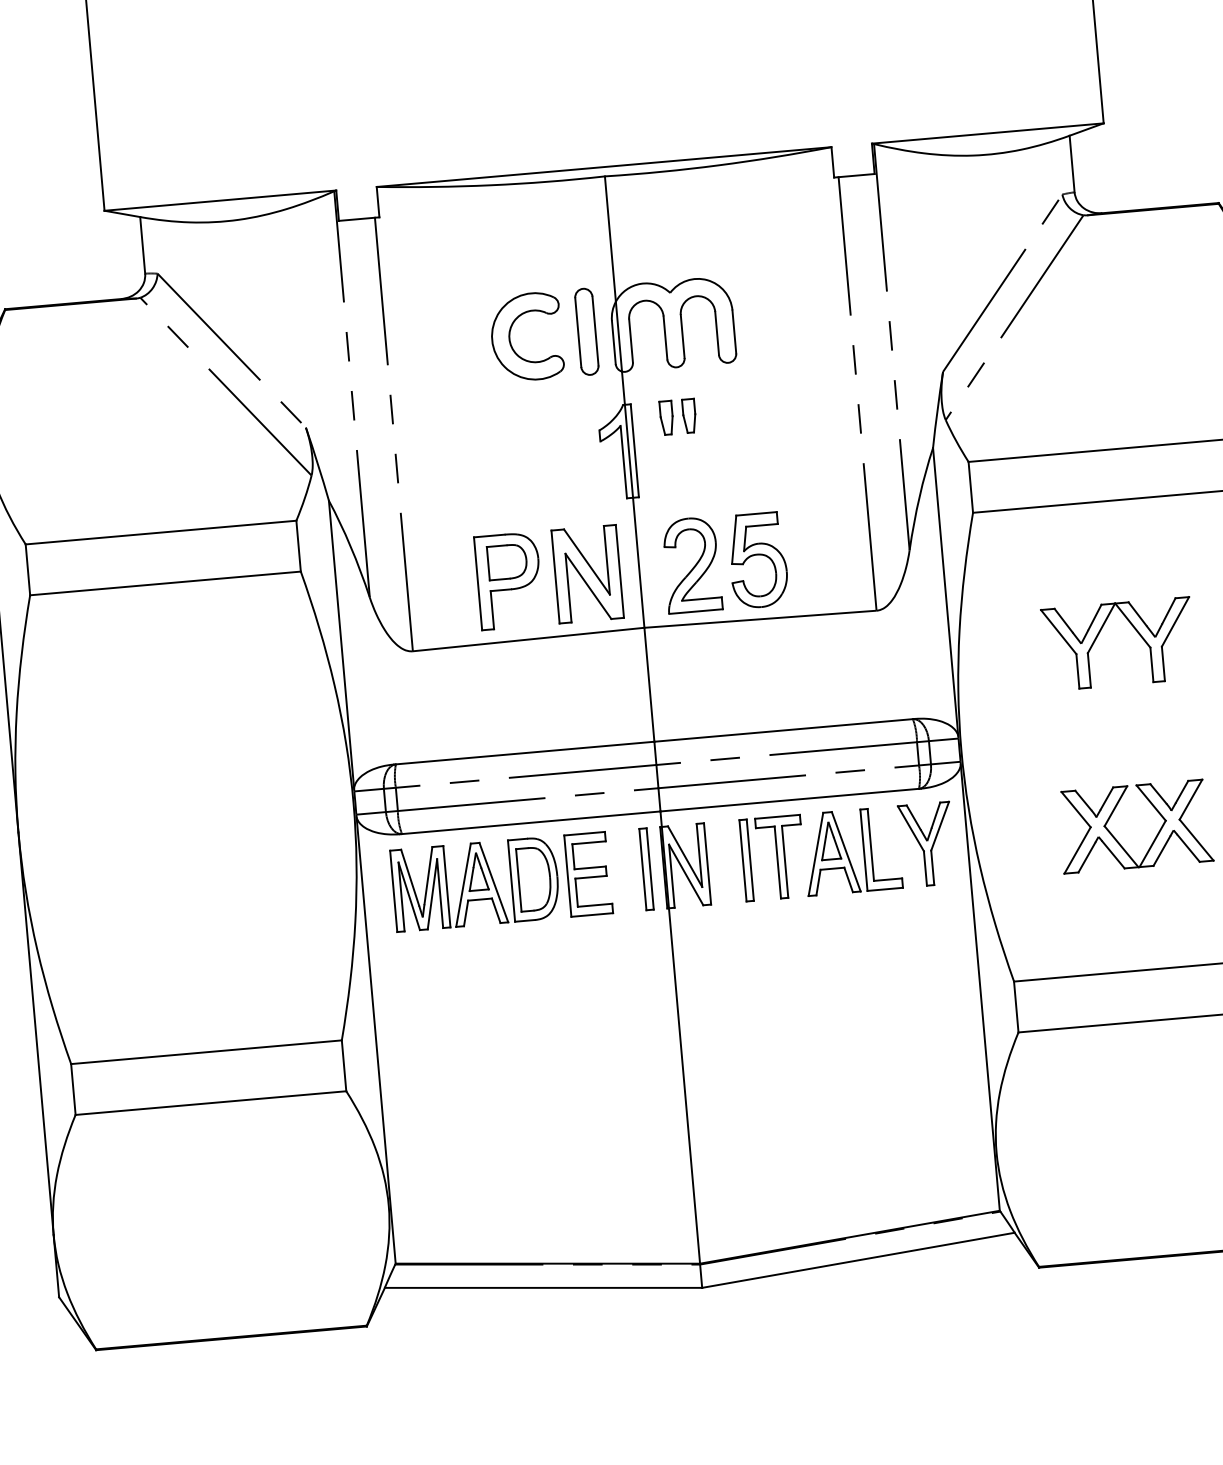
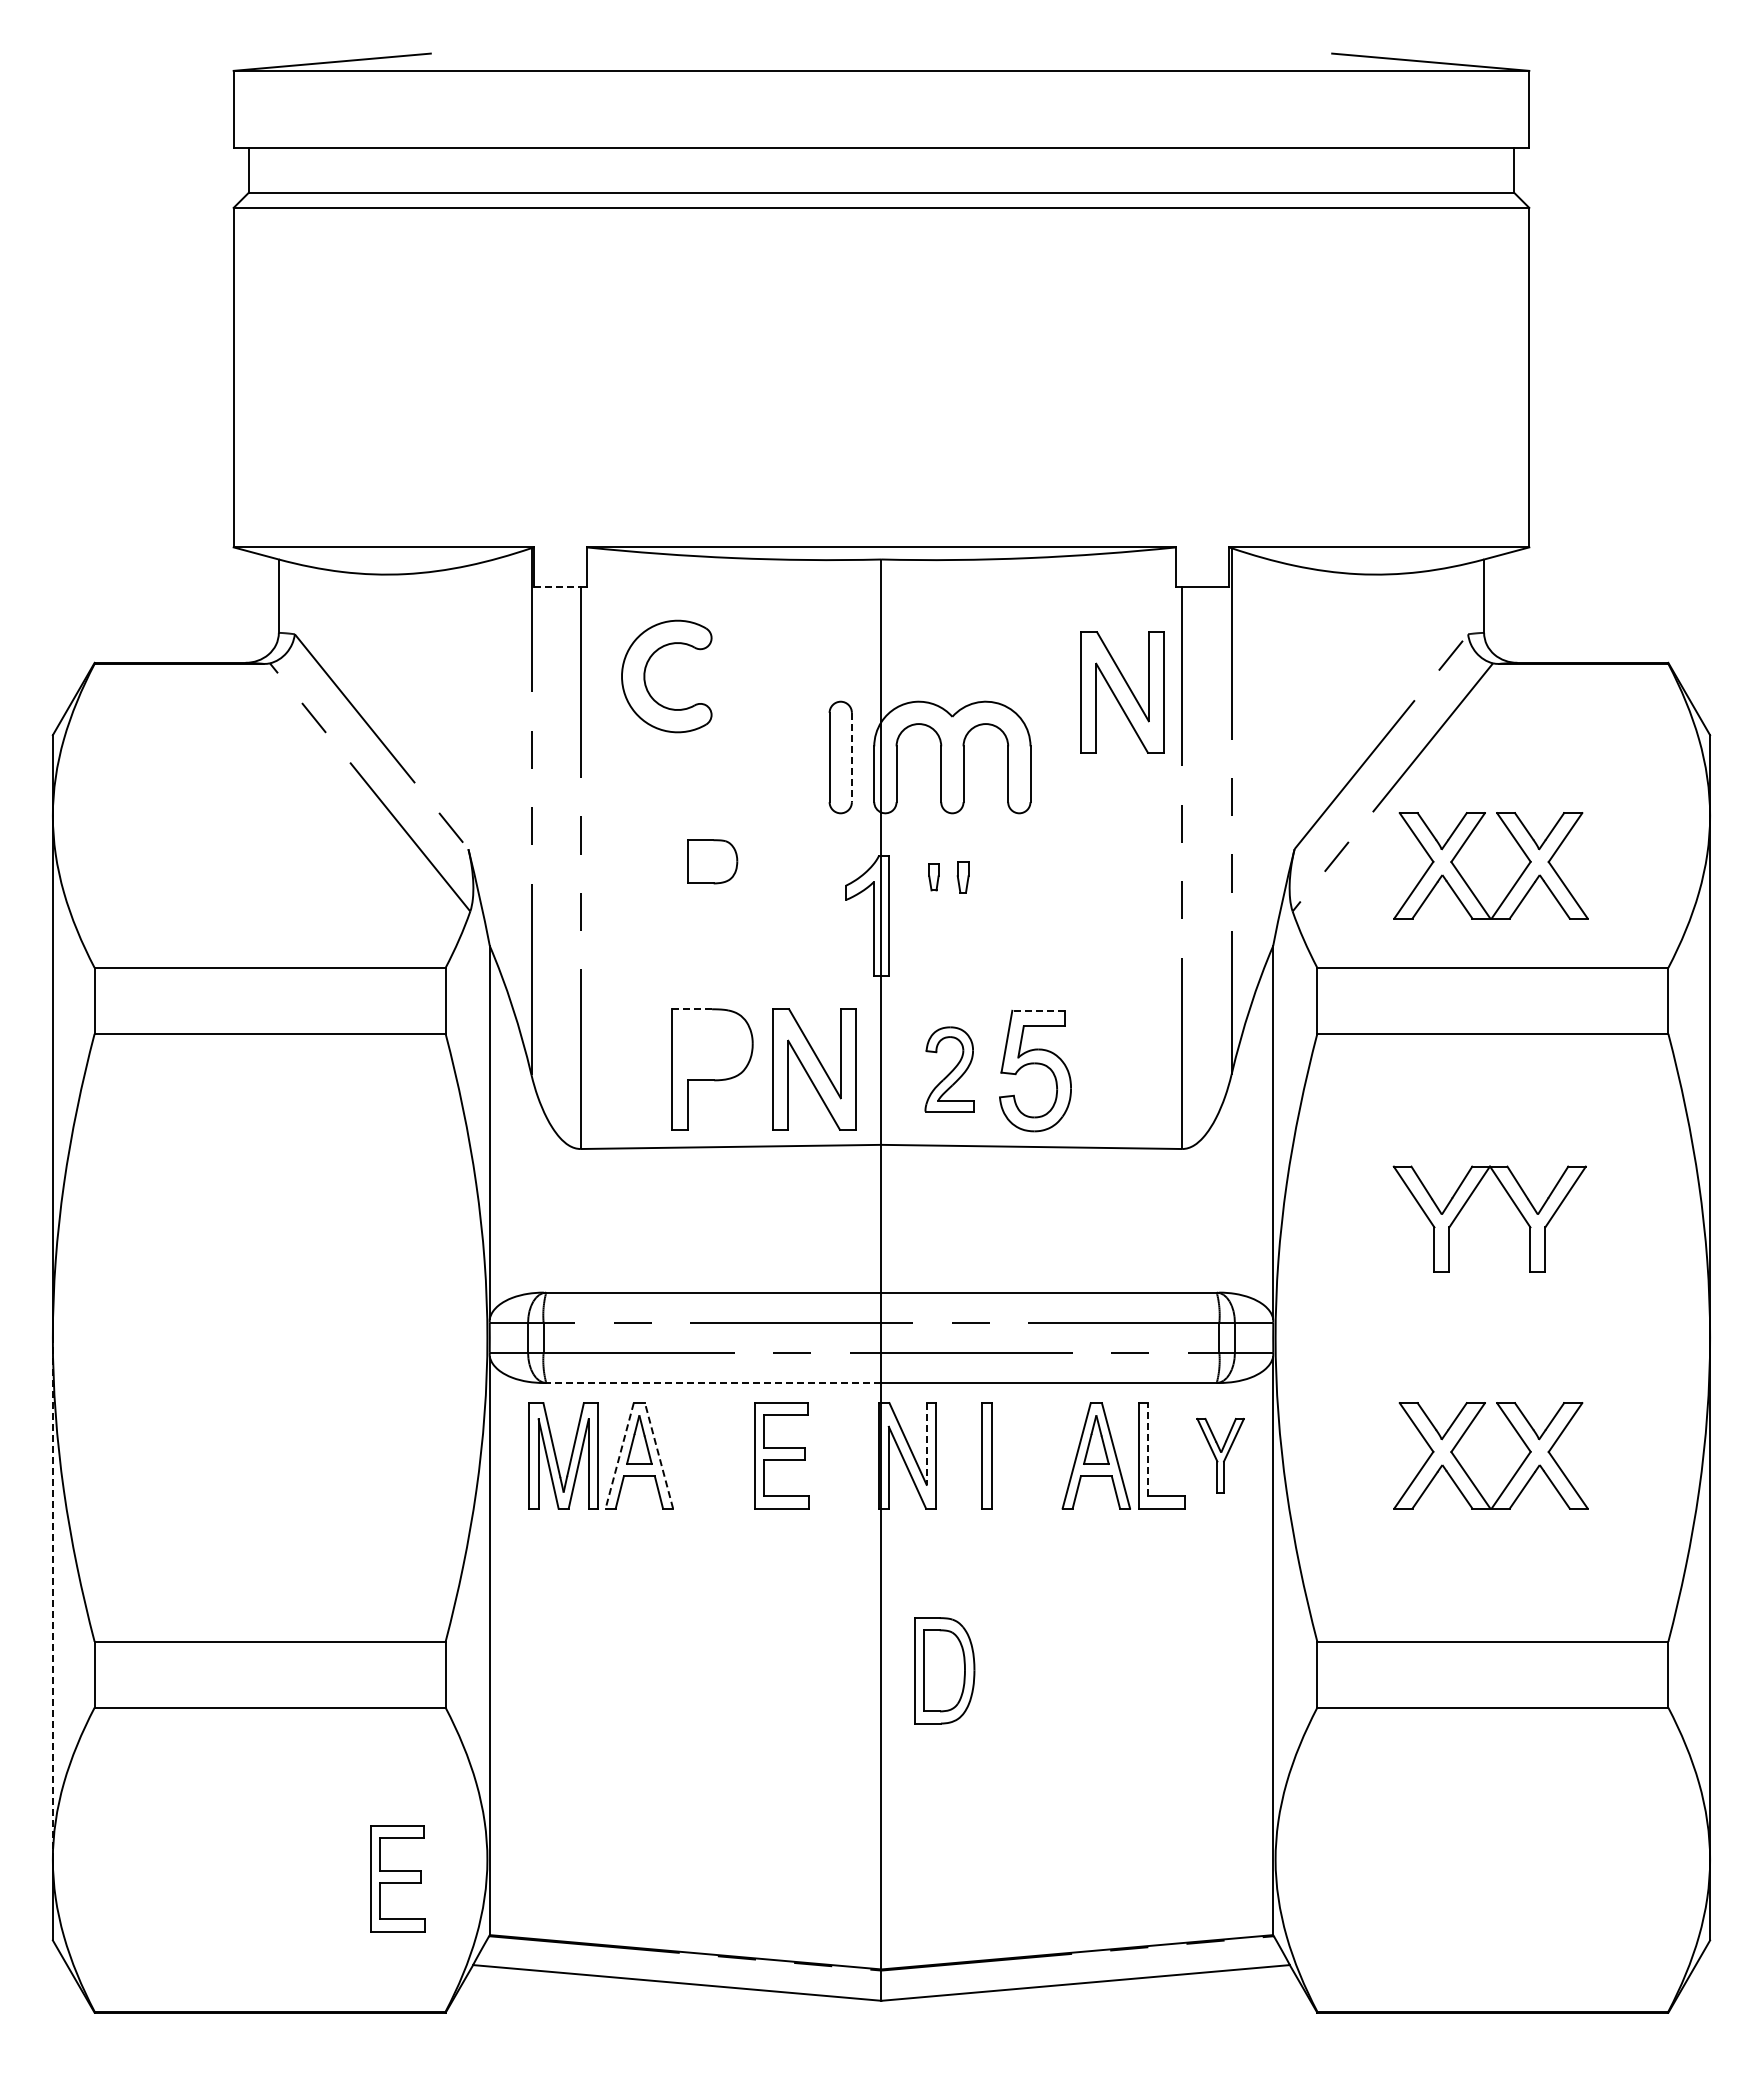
line: (357, 219) -> (558, 586), solid -> dashed
part: (799, 262) -> (1122, 692), added
line: (595, 331) -> (851, 757), solid -> dashed
part: (510, 338) -> (645, 676), moved
part: (1076, 384) -> (1465, 880), added
part: (688, 416) -> (962, 877), size x0.7
part: (666, 418) -> (933, 877), size x0.6
line: (756, 513) -> (1038, 1010), solid -> dashed
line: (489, 536) -> (692, 1009), solid -> dashed
part: (507, 561) -> (712, 861), moved
part: (691, 565) -> (949, 1069), size x0.7
line: (530, 823) -> (713, 1383), solid -> dashed
line: (870, 844) -> (1148, 1449), solid -> dashed
part: (926, 844) -> (1220, 1455), size x0.7
line: (699, 855) -> (926, 1444), solid -> dashed
part: (781, 857) -> (1031, 1455), removed
part: (646, 869) -> (856, 1455), removed
part: (534, 878) -> (944, 1670), moved
line: (494, 882) -> (659, 1455), solid -> dashed
line: (463, 885) -> (619, 1455), solid -> dashed
line: (35, 1033) -> (52, 1598), solid -> dashed
part: (320, 1226) -> (397, 1878), added

